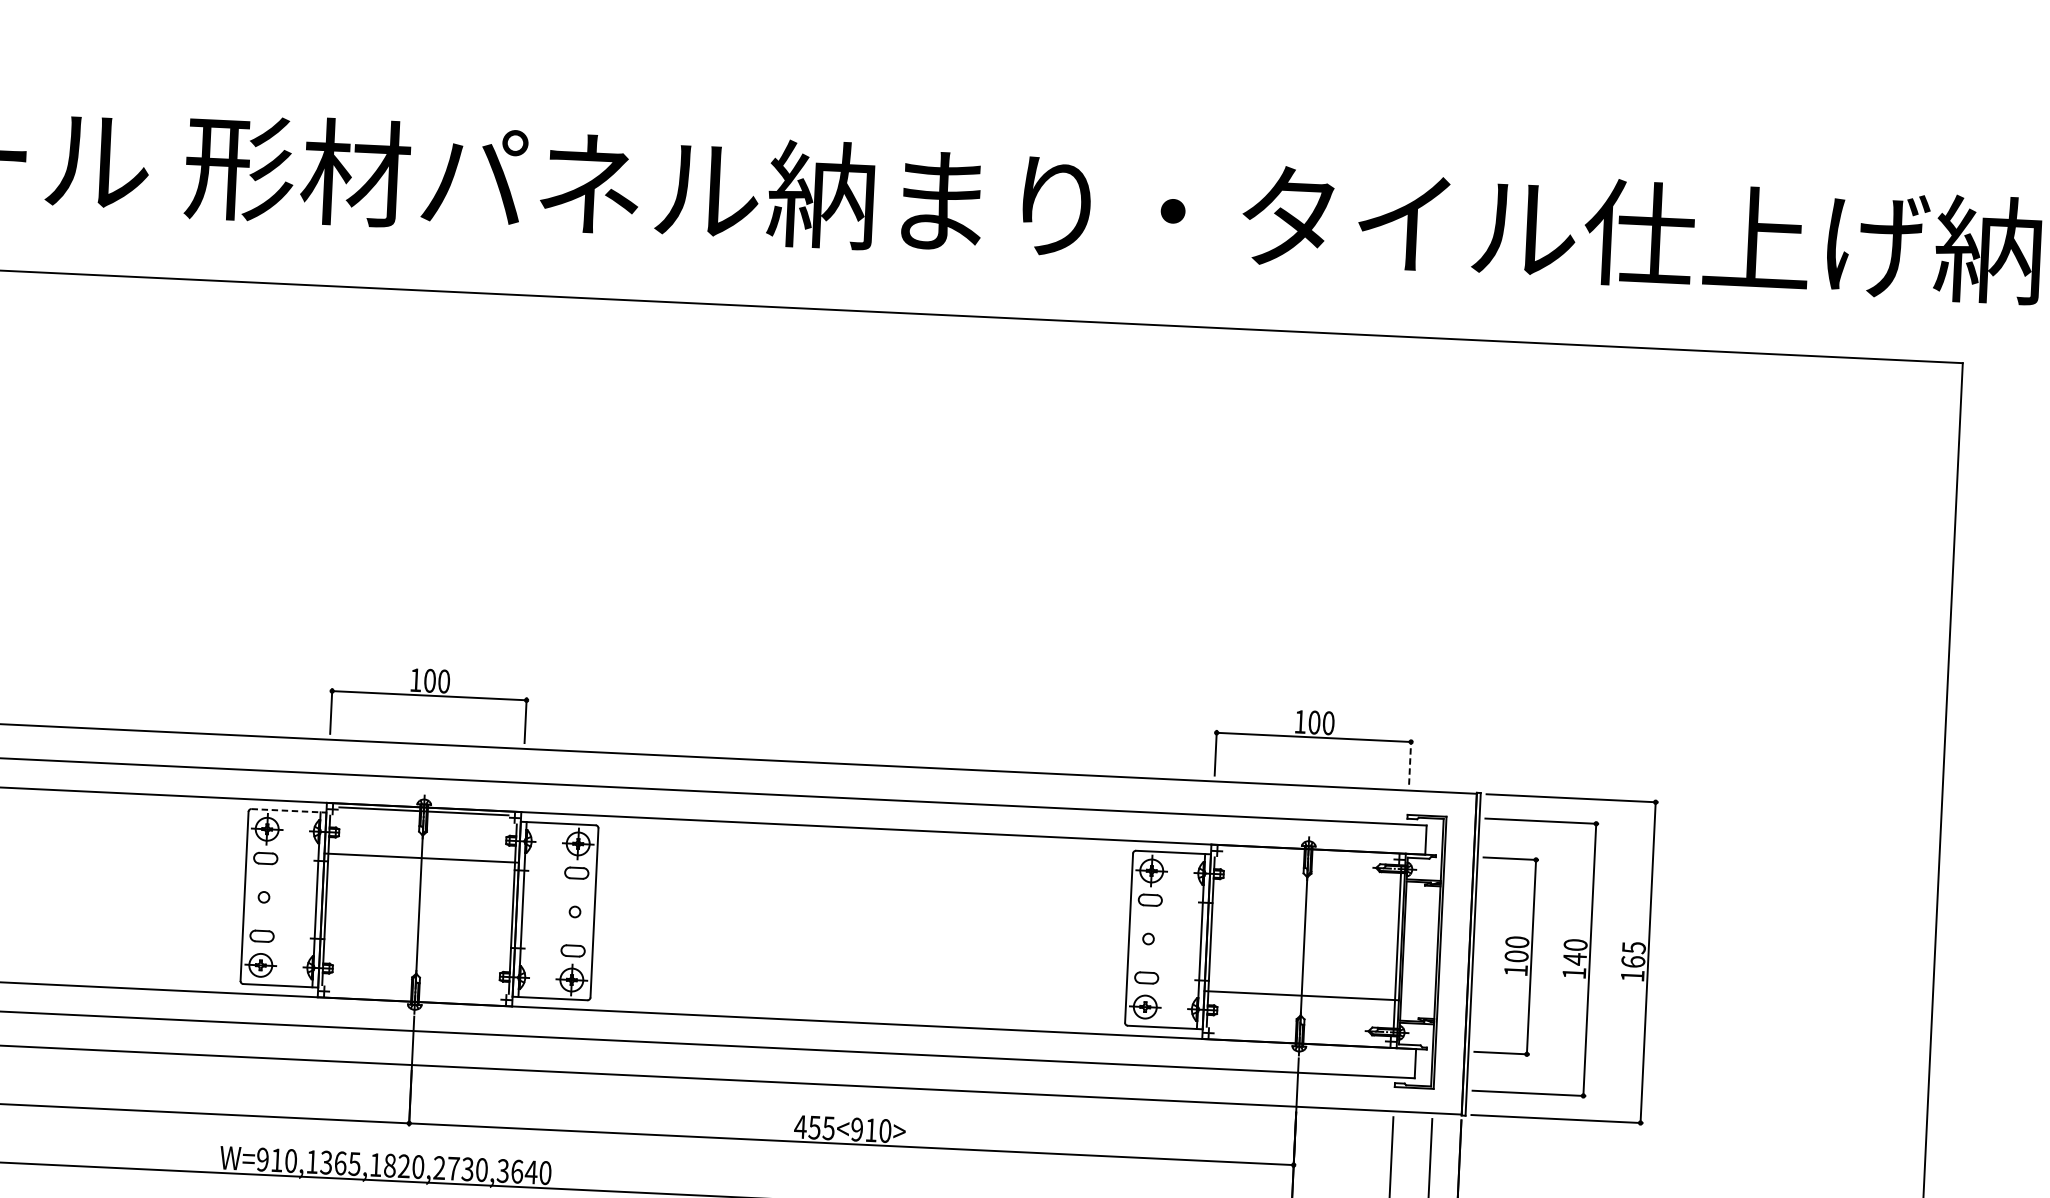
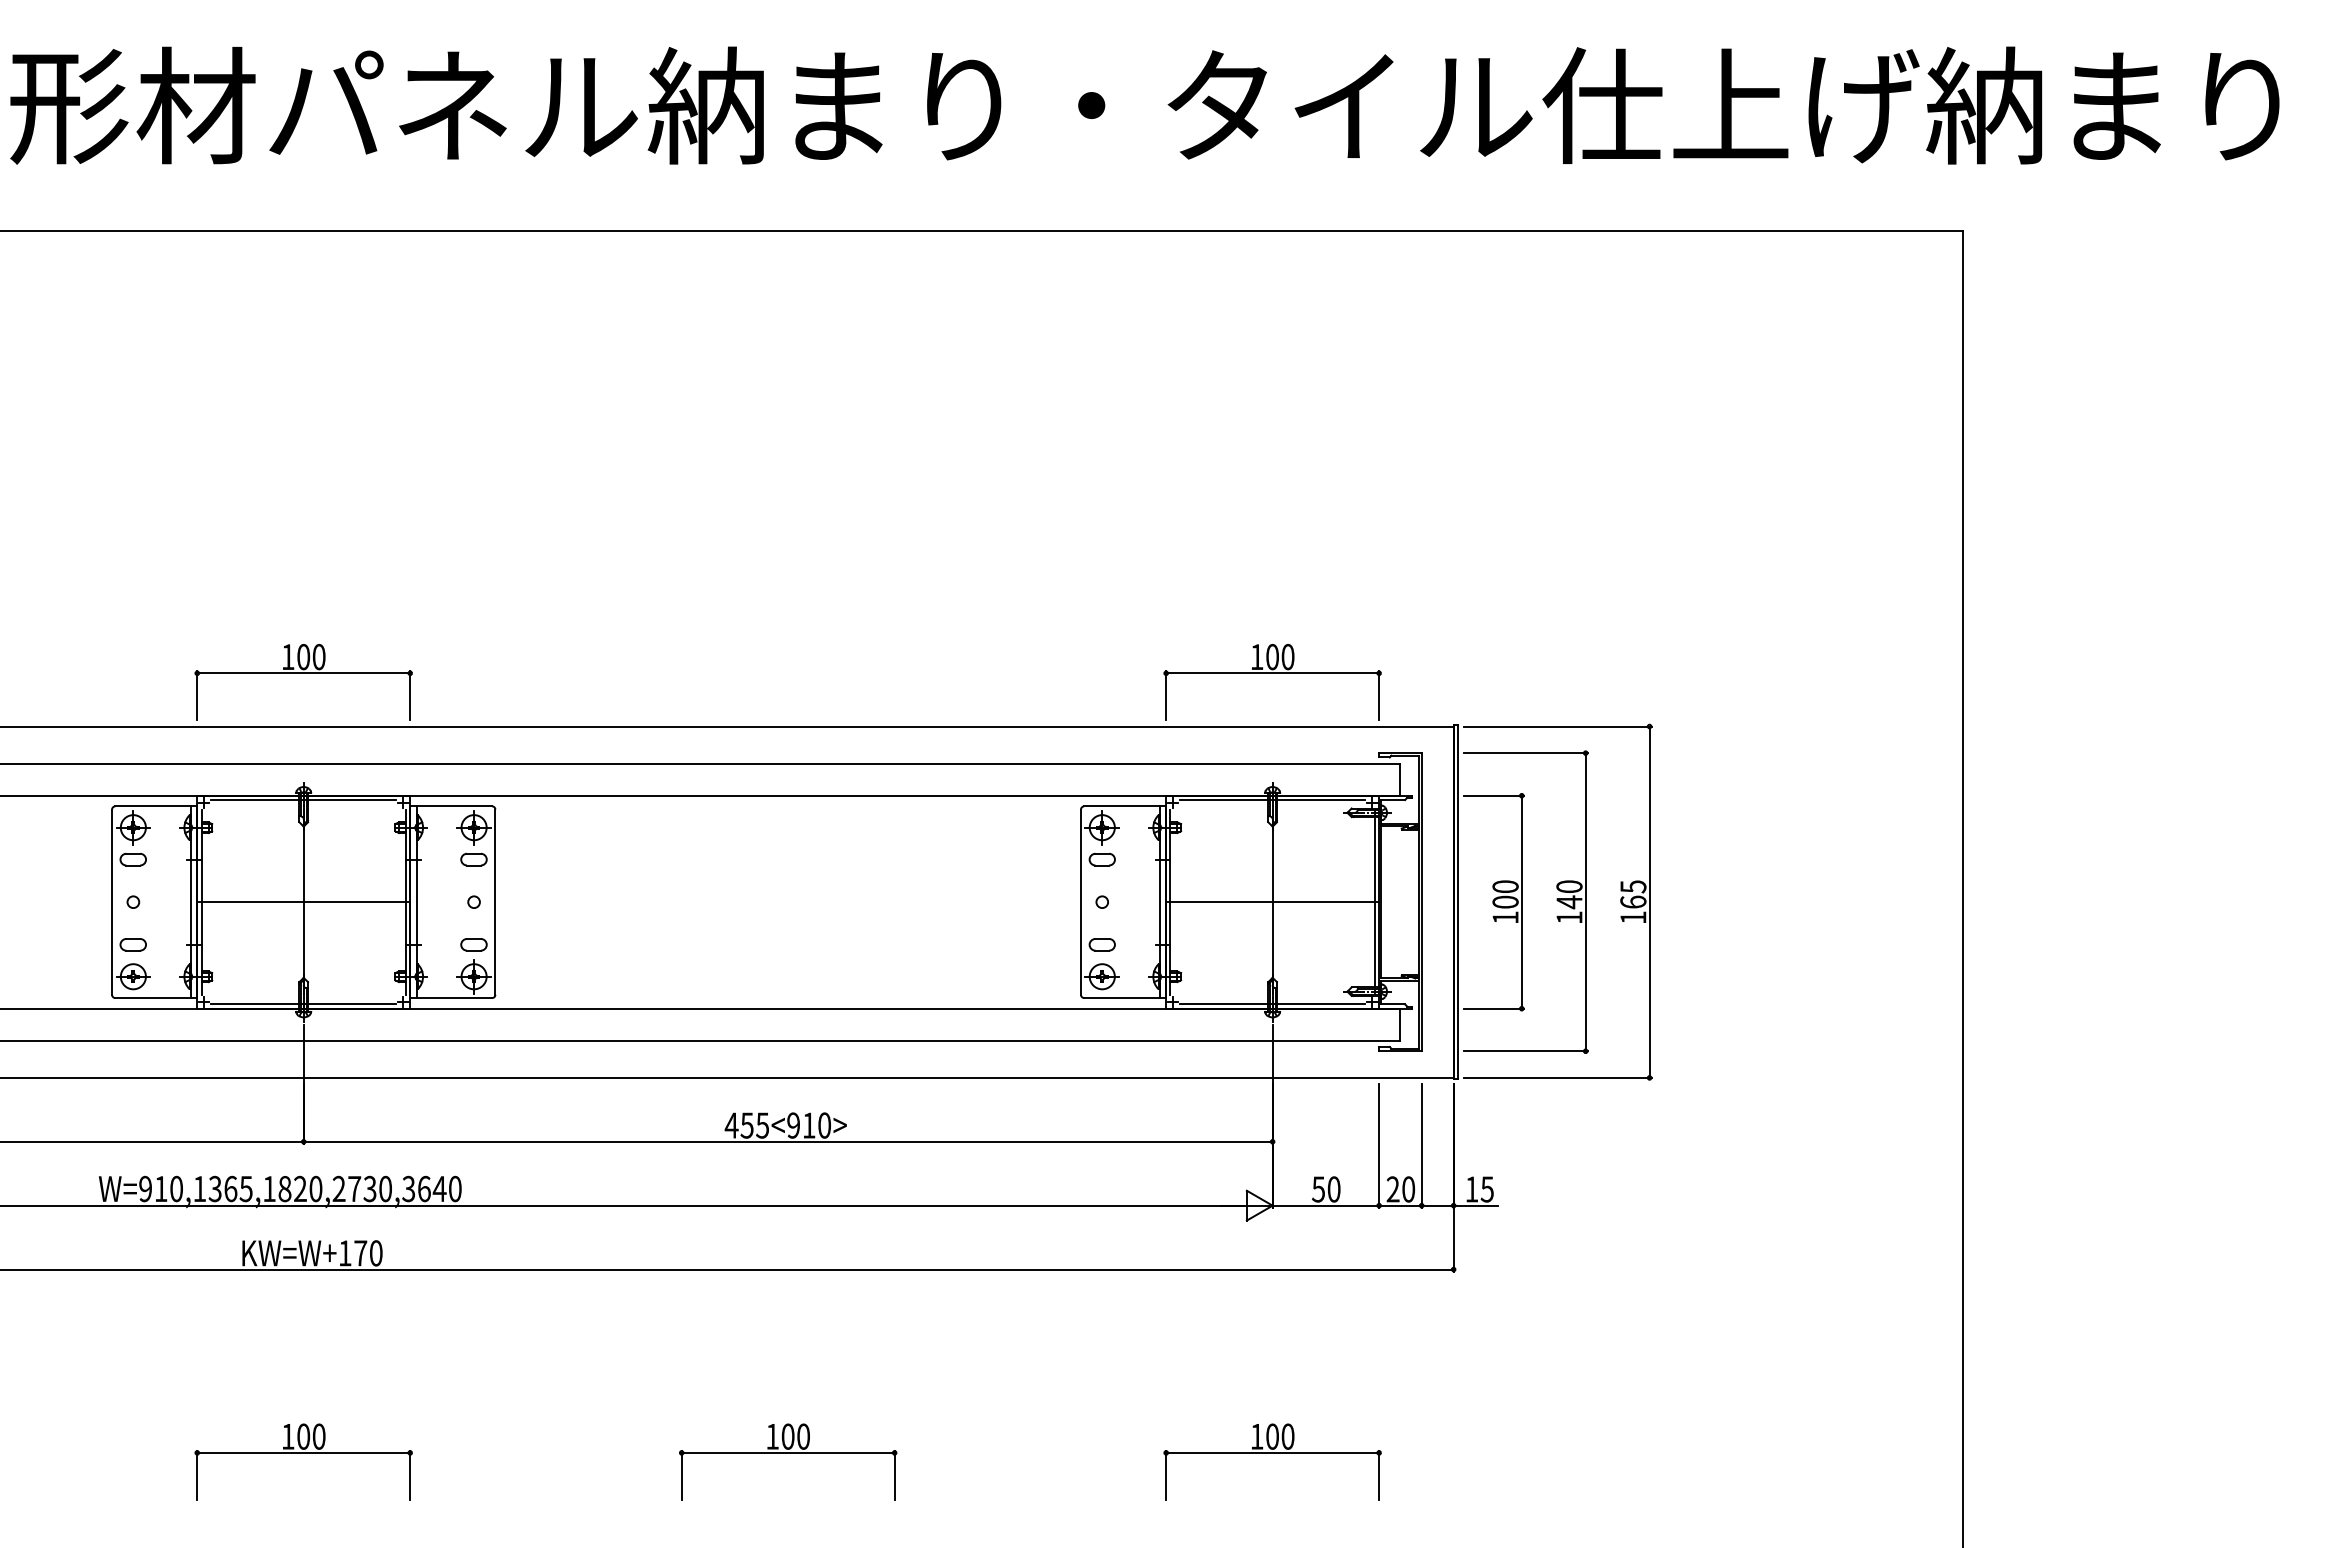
line: (1410, 762) -> (1379, 695), dashed -> solid
line: (289, 810) -> (156, 806), dashed -> solid
line: (1308, 853) -> (1272, 800), added
line: (421, 858) -> (303, 902), moved
line: (1301, 995) -> (1272, 902), moved
line: (414, 998) -> (303, 1004), added
line: (1299, 1039) -> (1272, 1004), added

